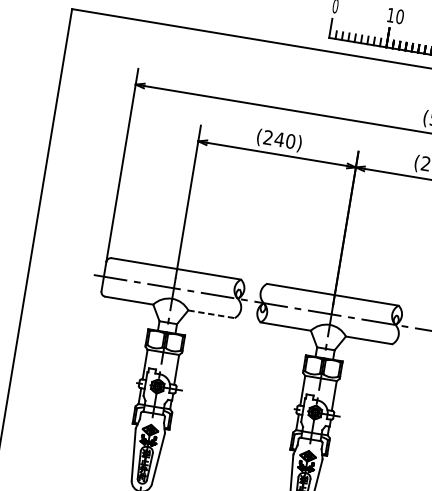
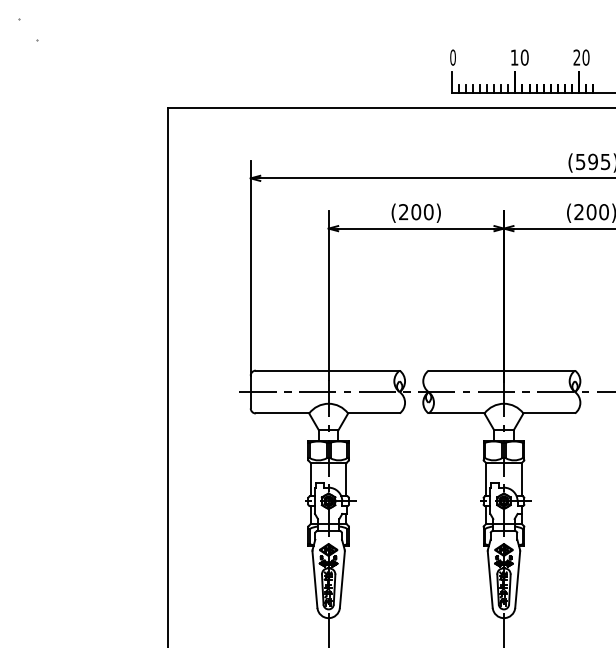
text: (279, 139) -> (416, 212), (240) -> (200)
line: (211, 314) -> (373, 413), dashed -> solid

